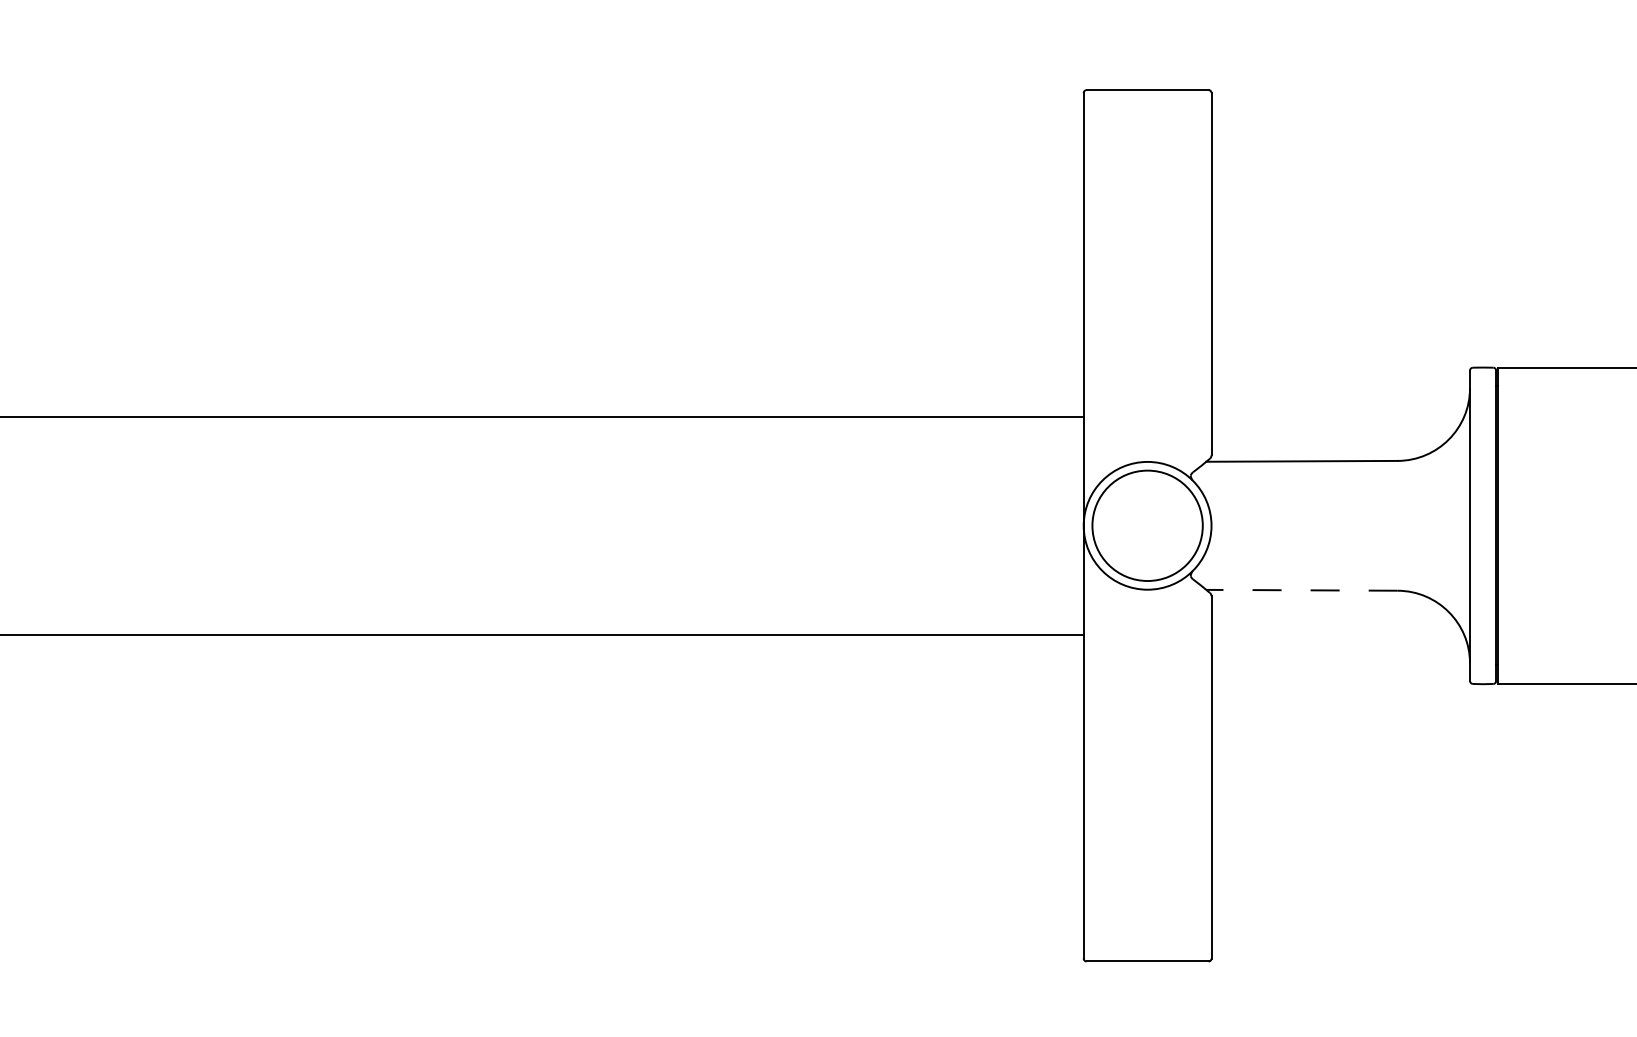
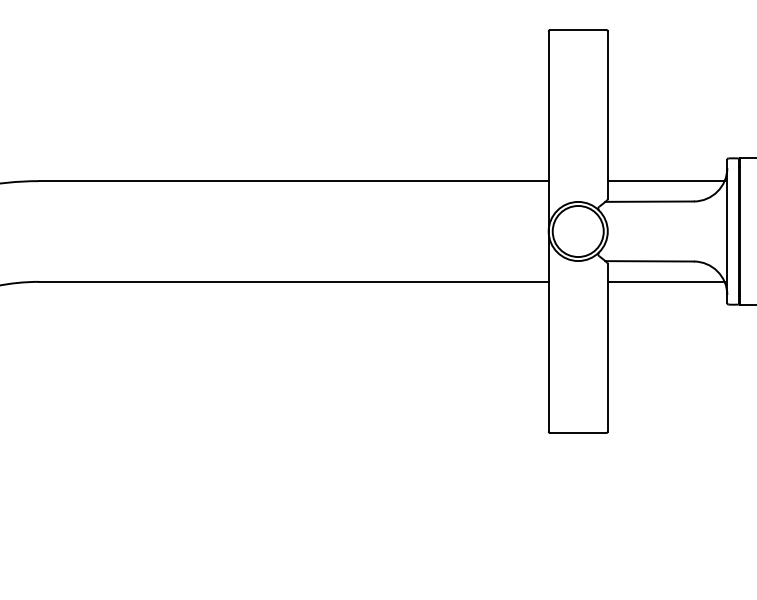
line: (1336, 417) -> (665, 181), added
line: (1301, 590) -> (649, 261), dashed -> solid
line: (1336, 633) -> (665, 281), added

